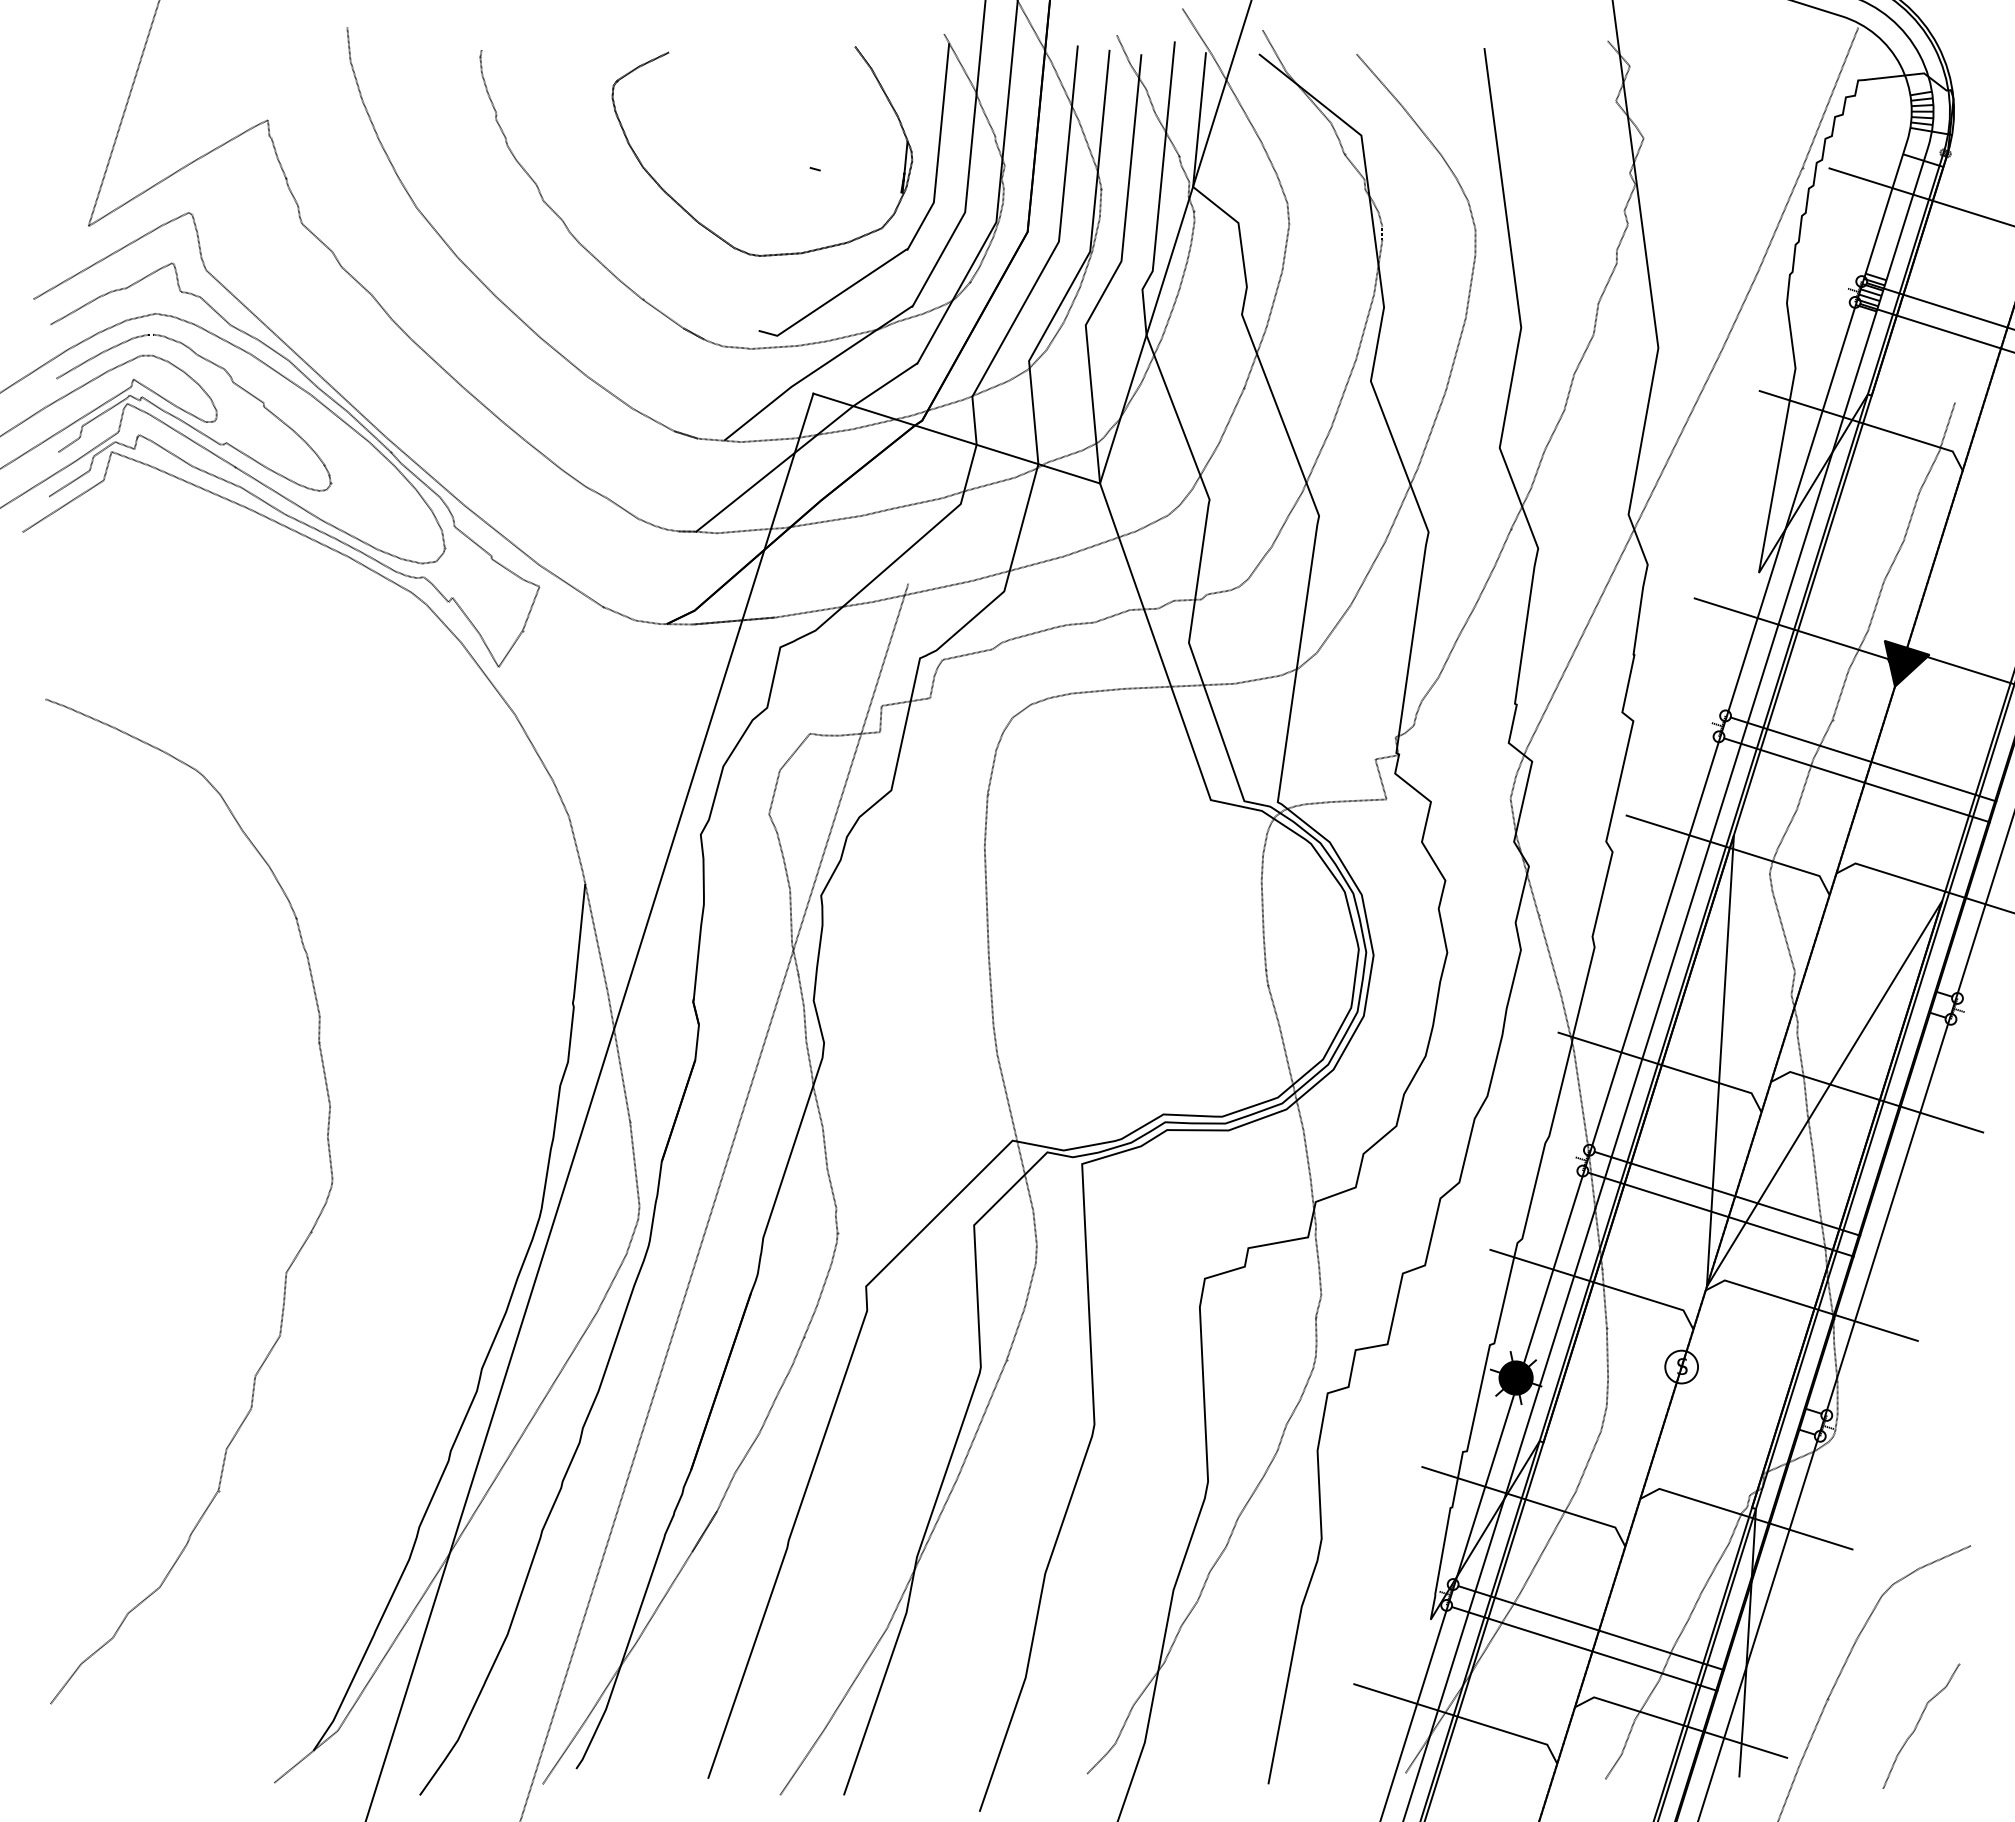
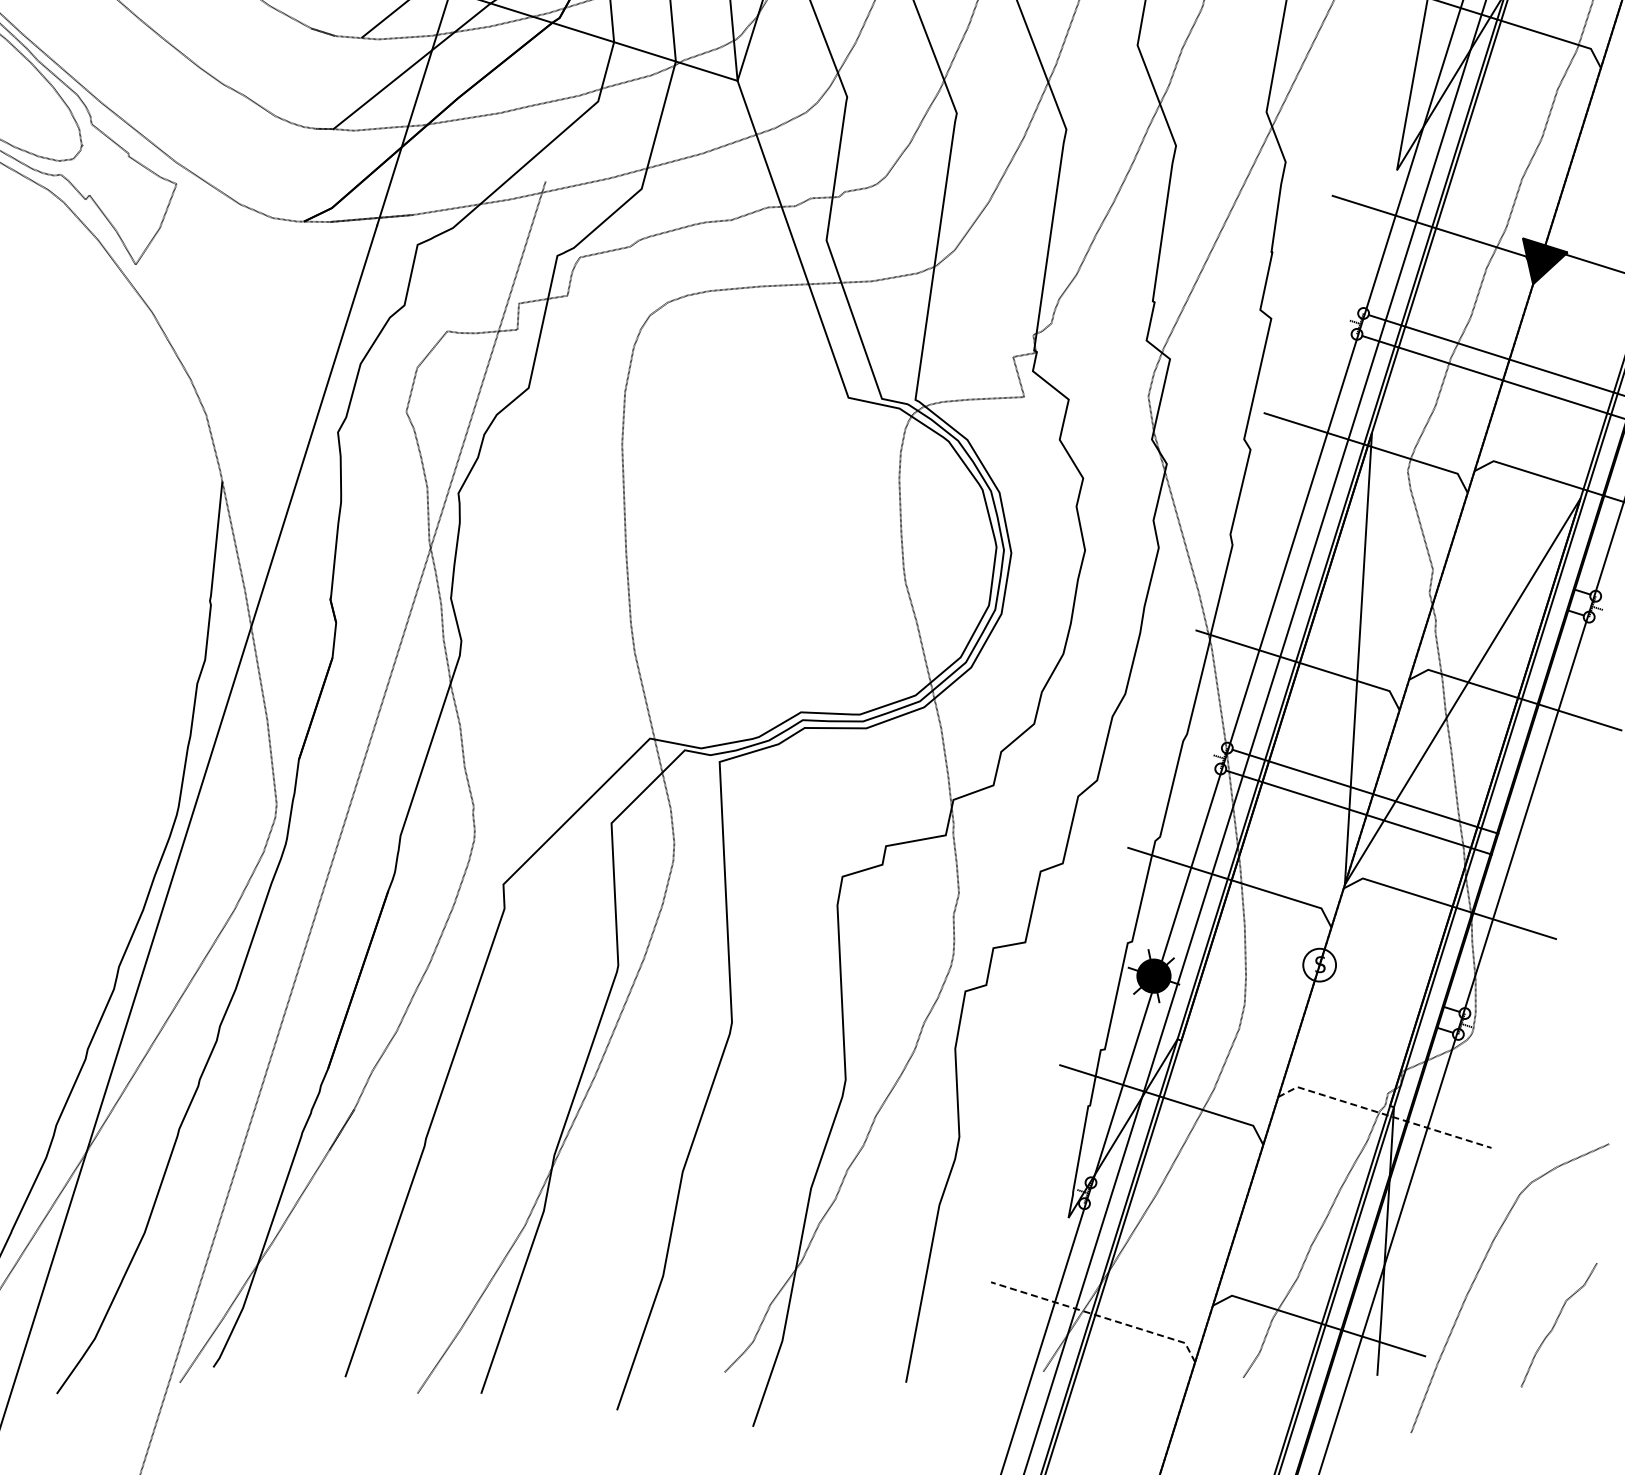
line: (1745, 1516) -> (1383, 1114), solid -> dashed
line: (1591, 1628) -> (1229, 1226), removed
line: (1584, 1648) -> (1222, 1246), removed
line: (1460, 1717) -> (1098, 1315), solid -> dashed

